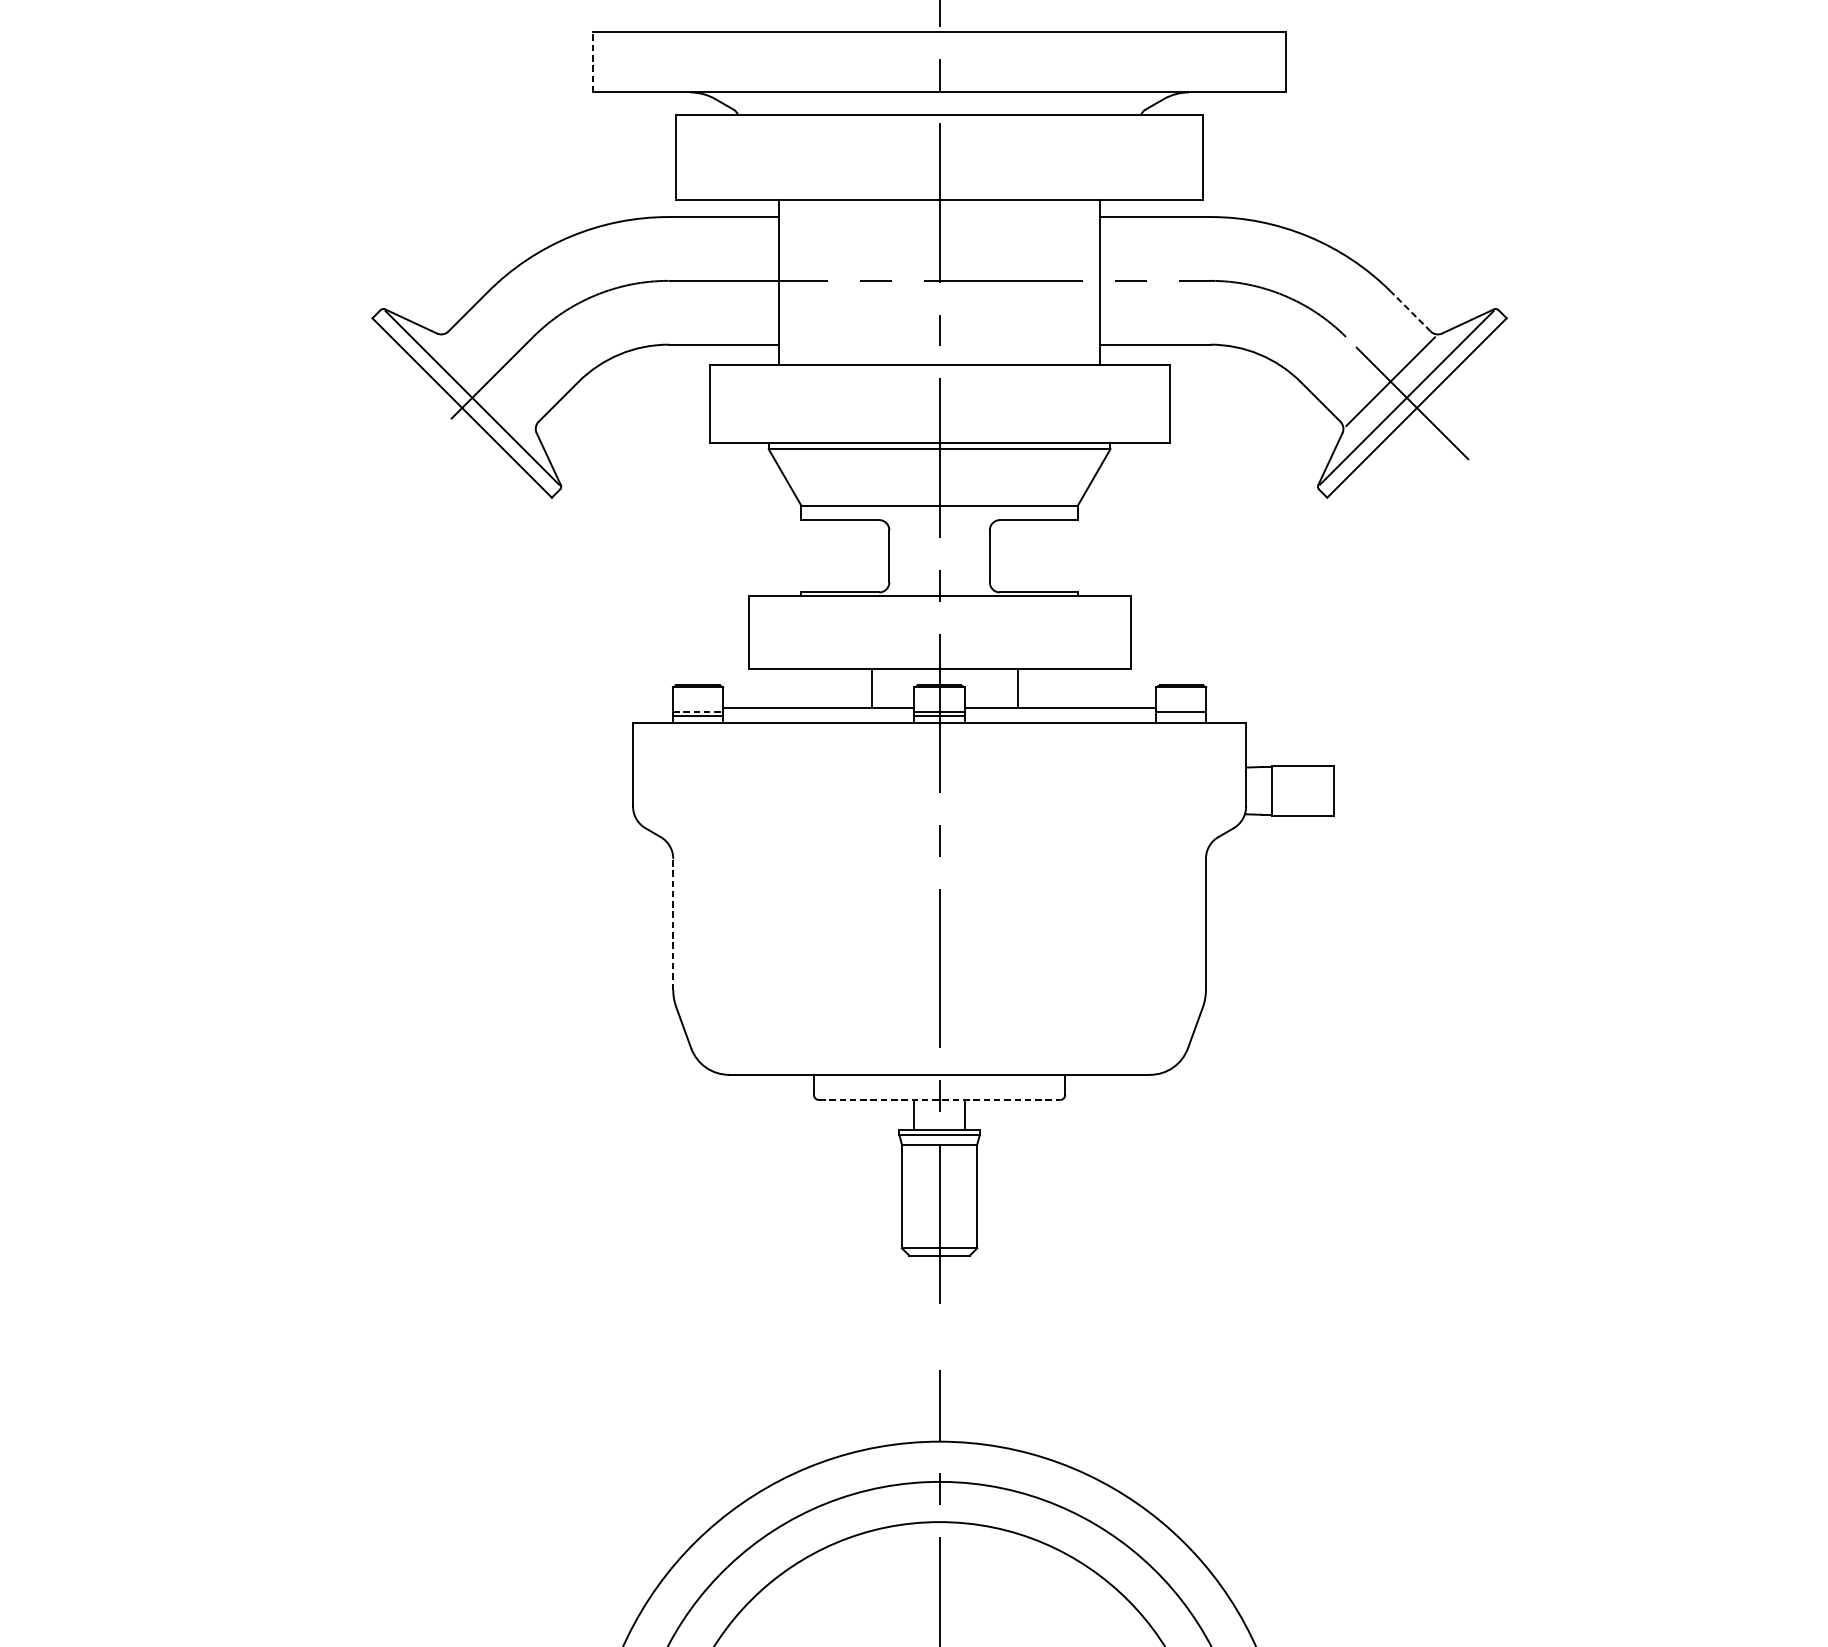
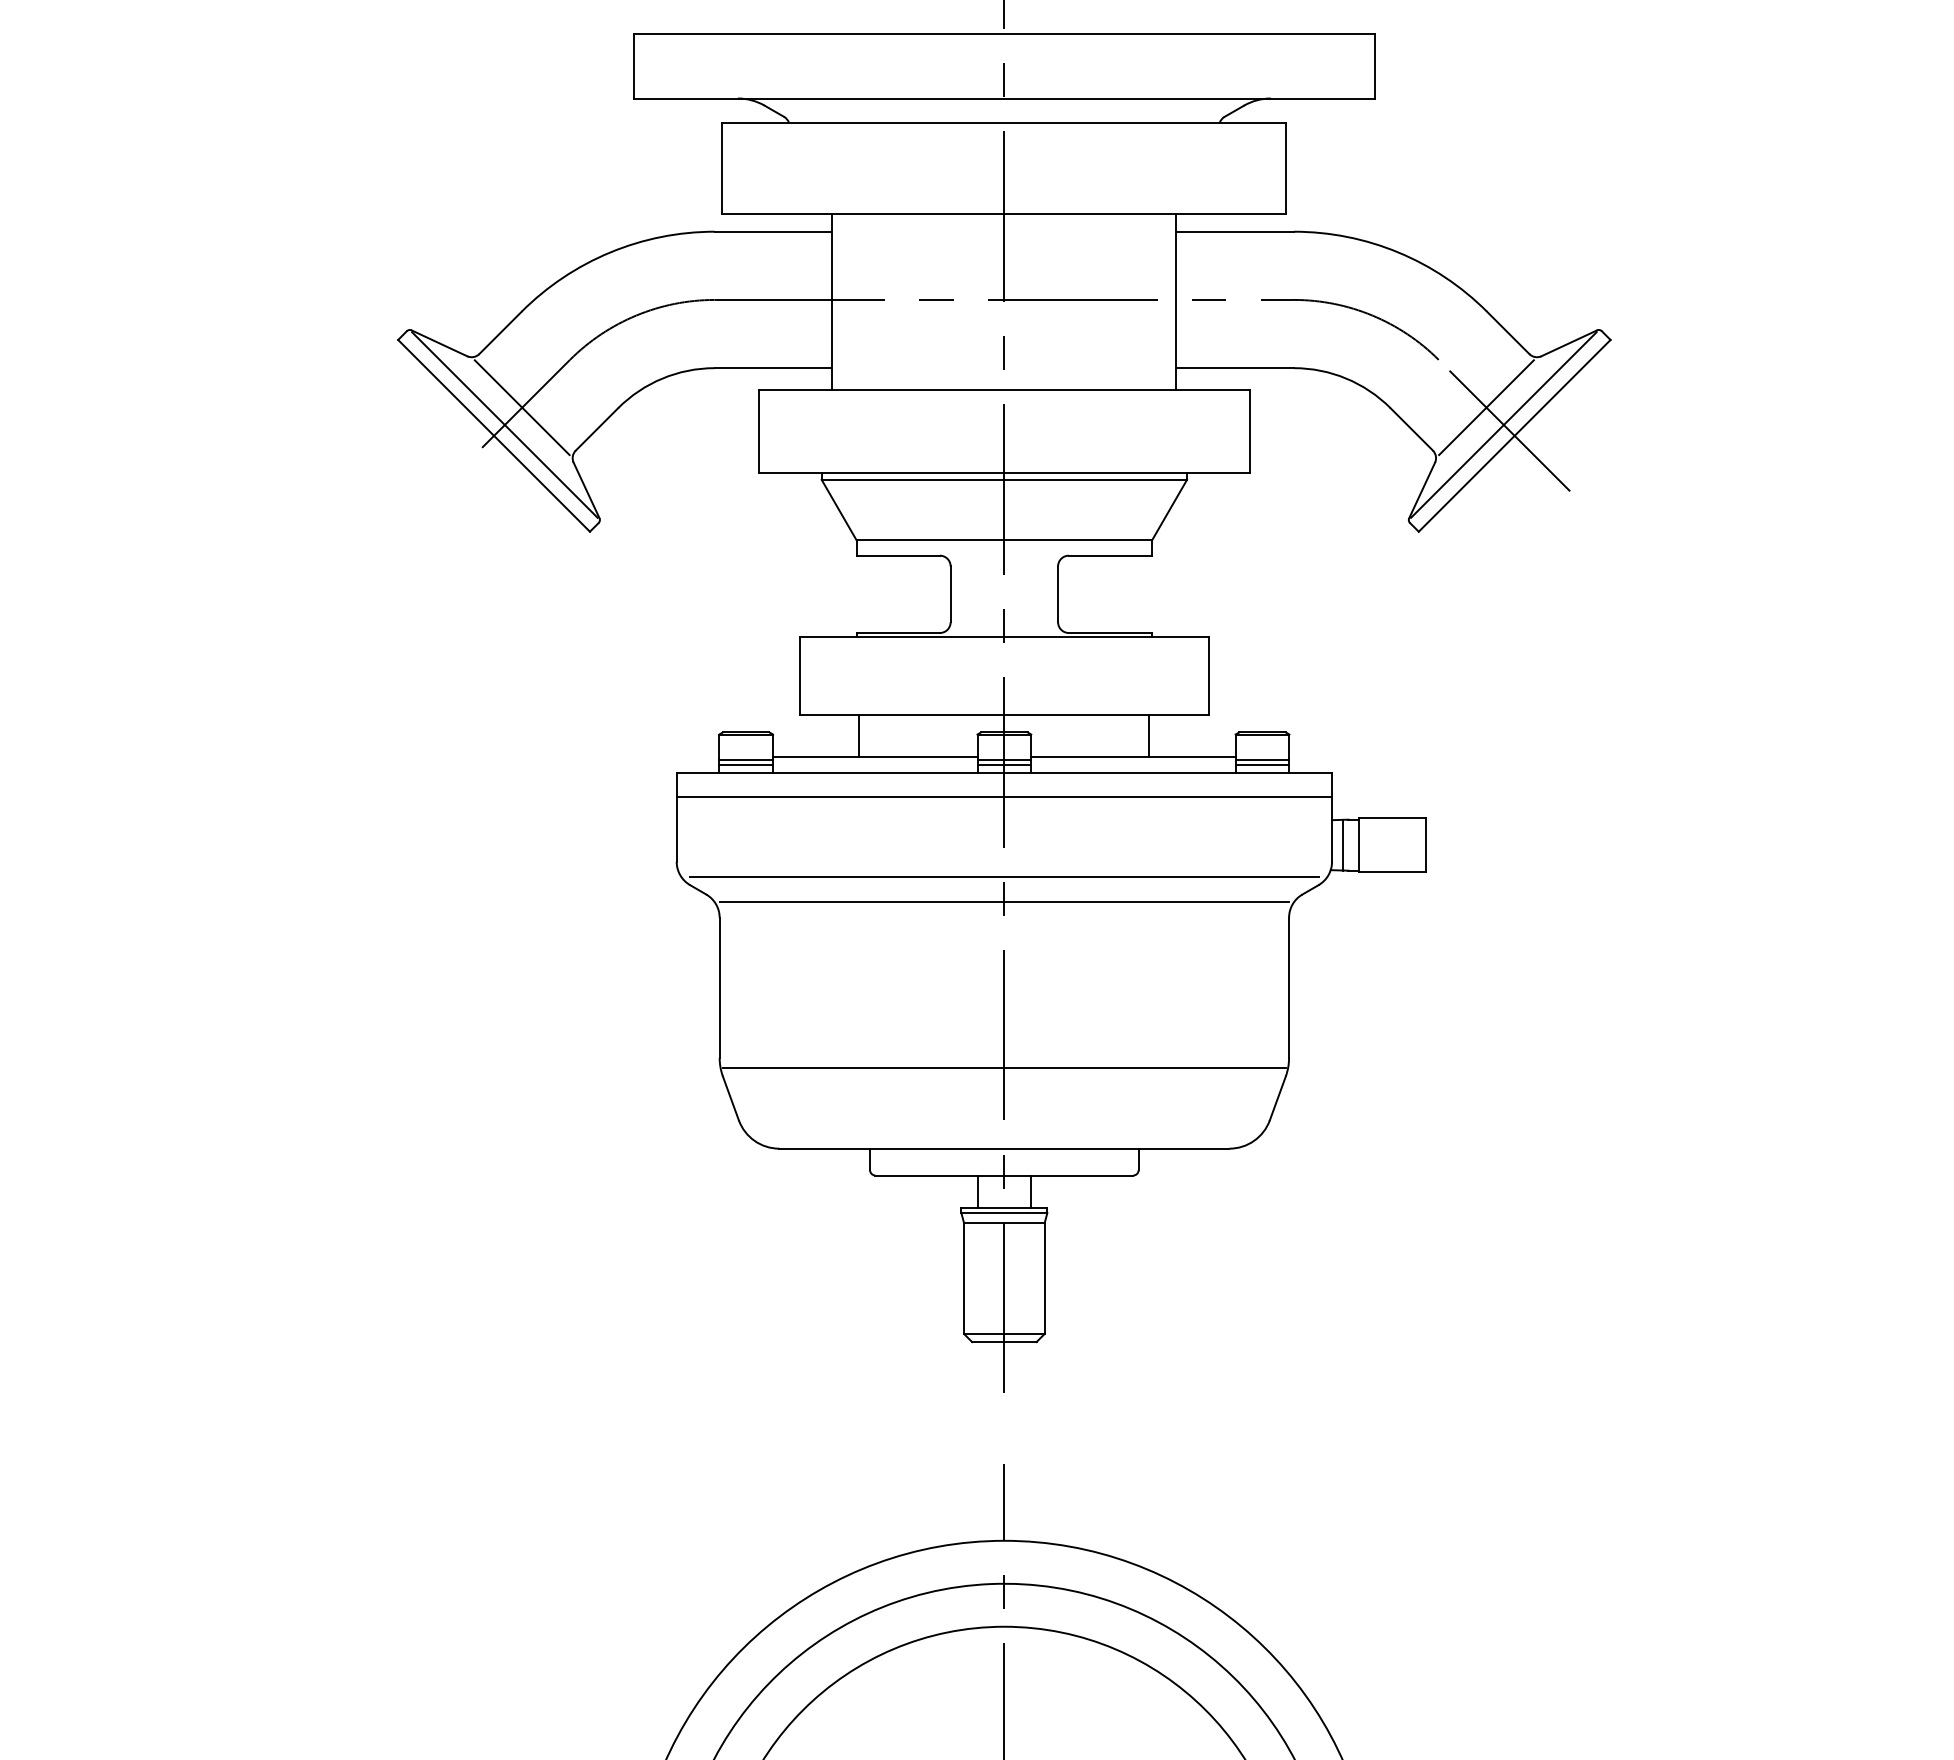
line: (592, 61) -> (633, 65), dashed -> solid
line: (1410, 311) -> (1507, 332), dashed -> solid
line: (487, 381) -> (521, 407), added
line: (872, 688) -> (859, 735), moved
line: (1018, 688) -> (1149, 735), moved
line: (698, 711) -> (746, 760), dashed -> solid
line: (1181, 715) -> (1262, 764), added
line: (939, 745) -> (1004, 796), added
line: (1255, 790) -> (1342, 844), added
line: (939, 821) -> (1004, 877), added
line: (939, 844) -> (1004, 902), added
line: (673, 924) -> (719, 987), dashed -> solid
line: (938, 998) -> (1003, 1067), added
line: (939, 1099) -> (1004, 1175), dashed -> solid

